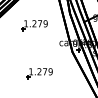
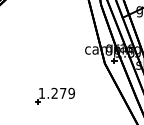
part: (34, 25) -> (47, 23), removed

